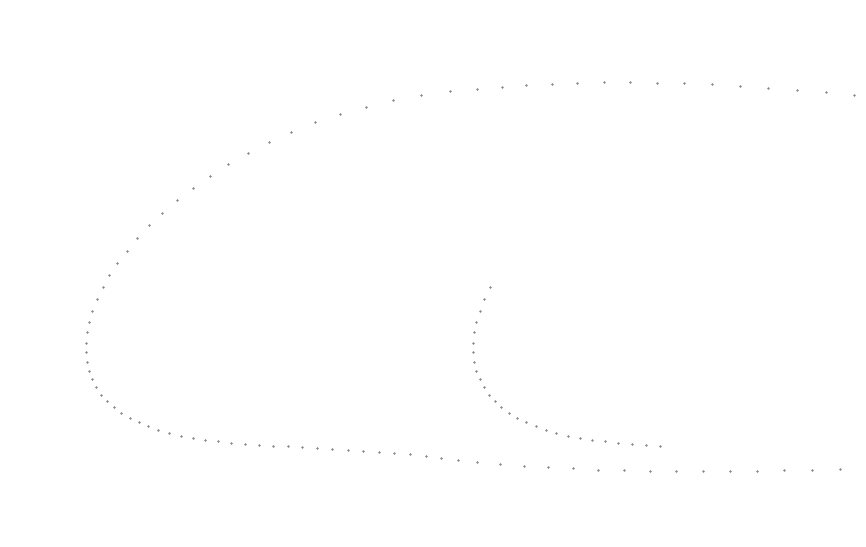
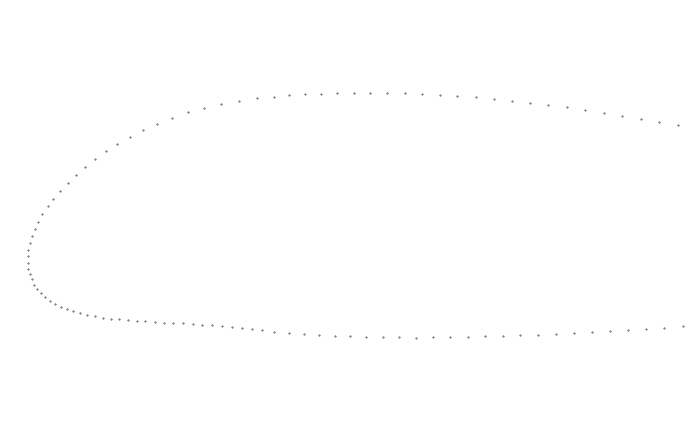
part: (546, 428) -> (317, 310), removed

